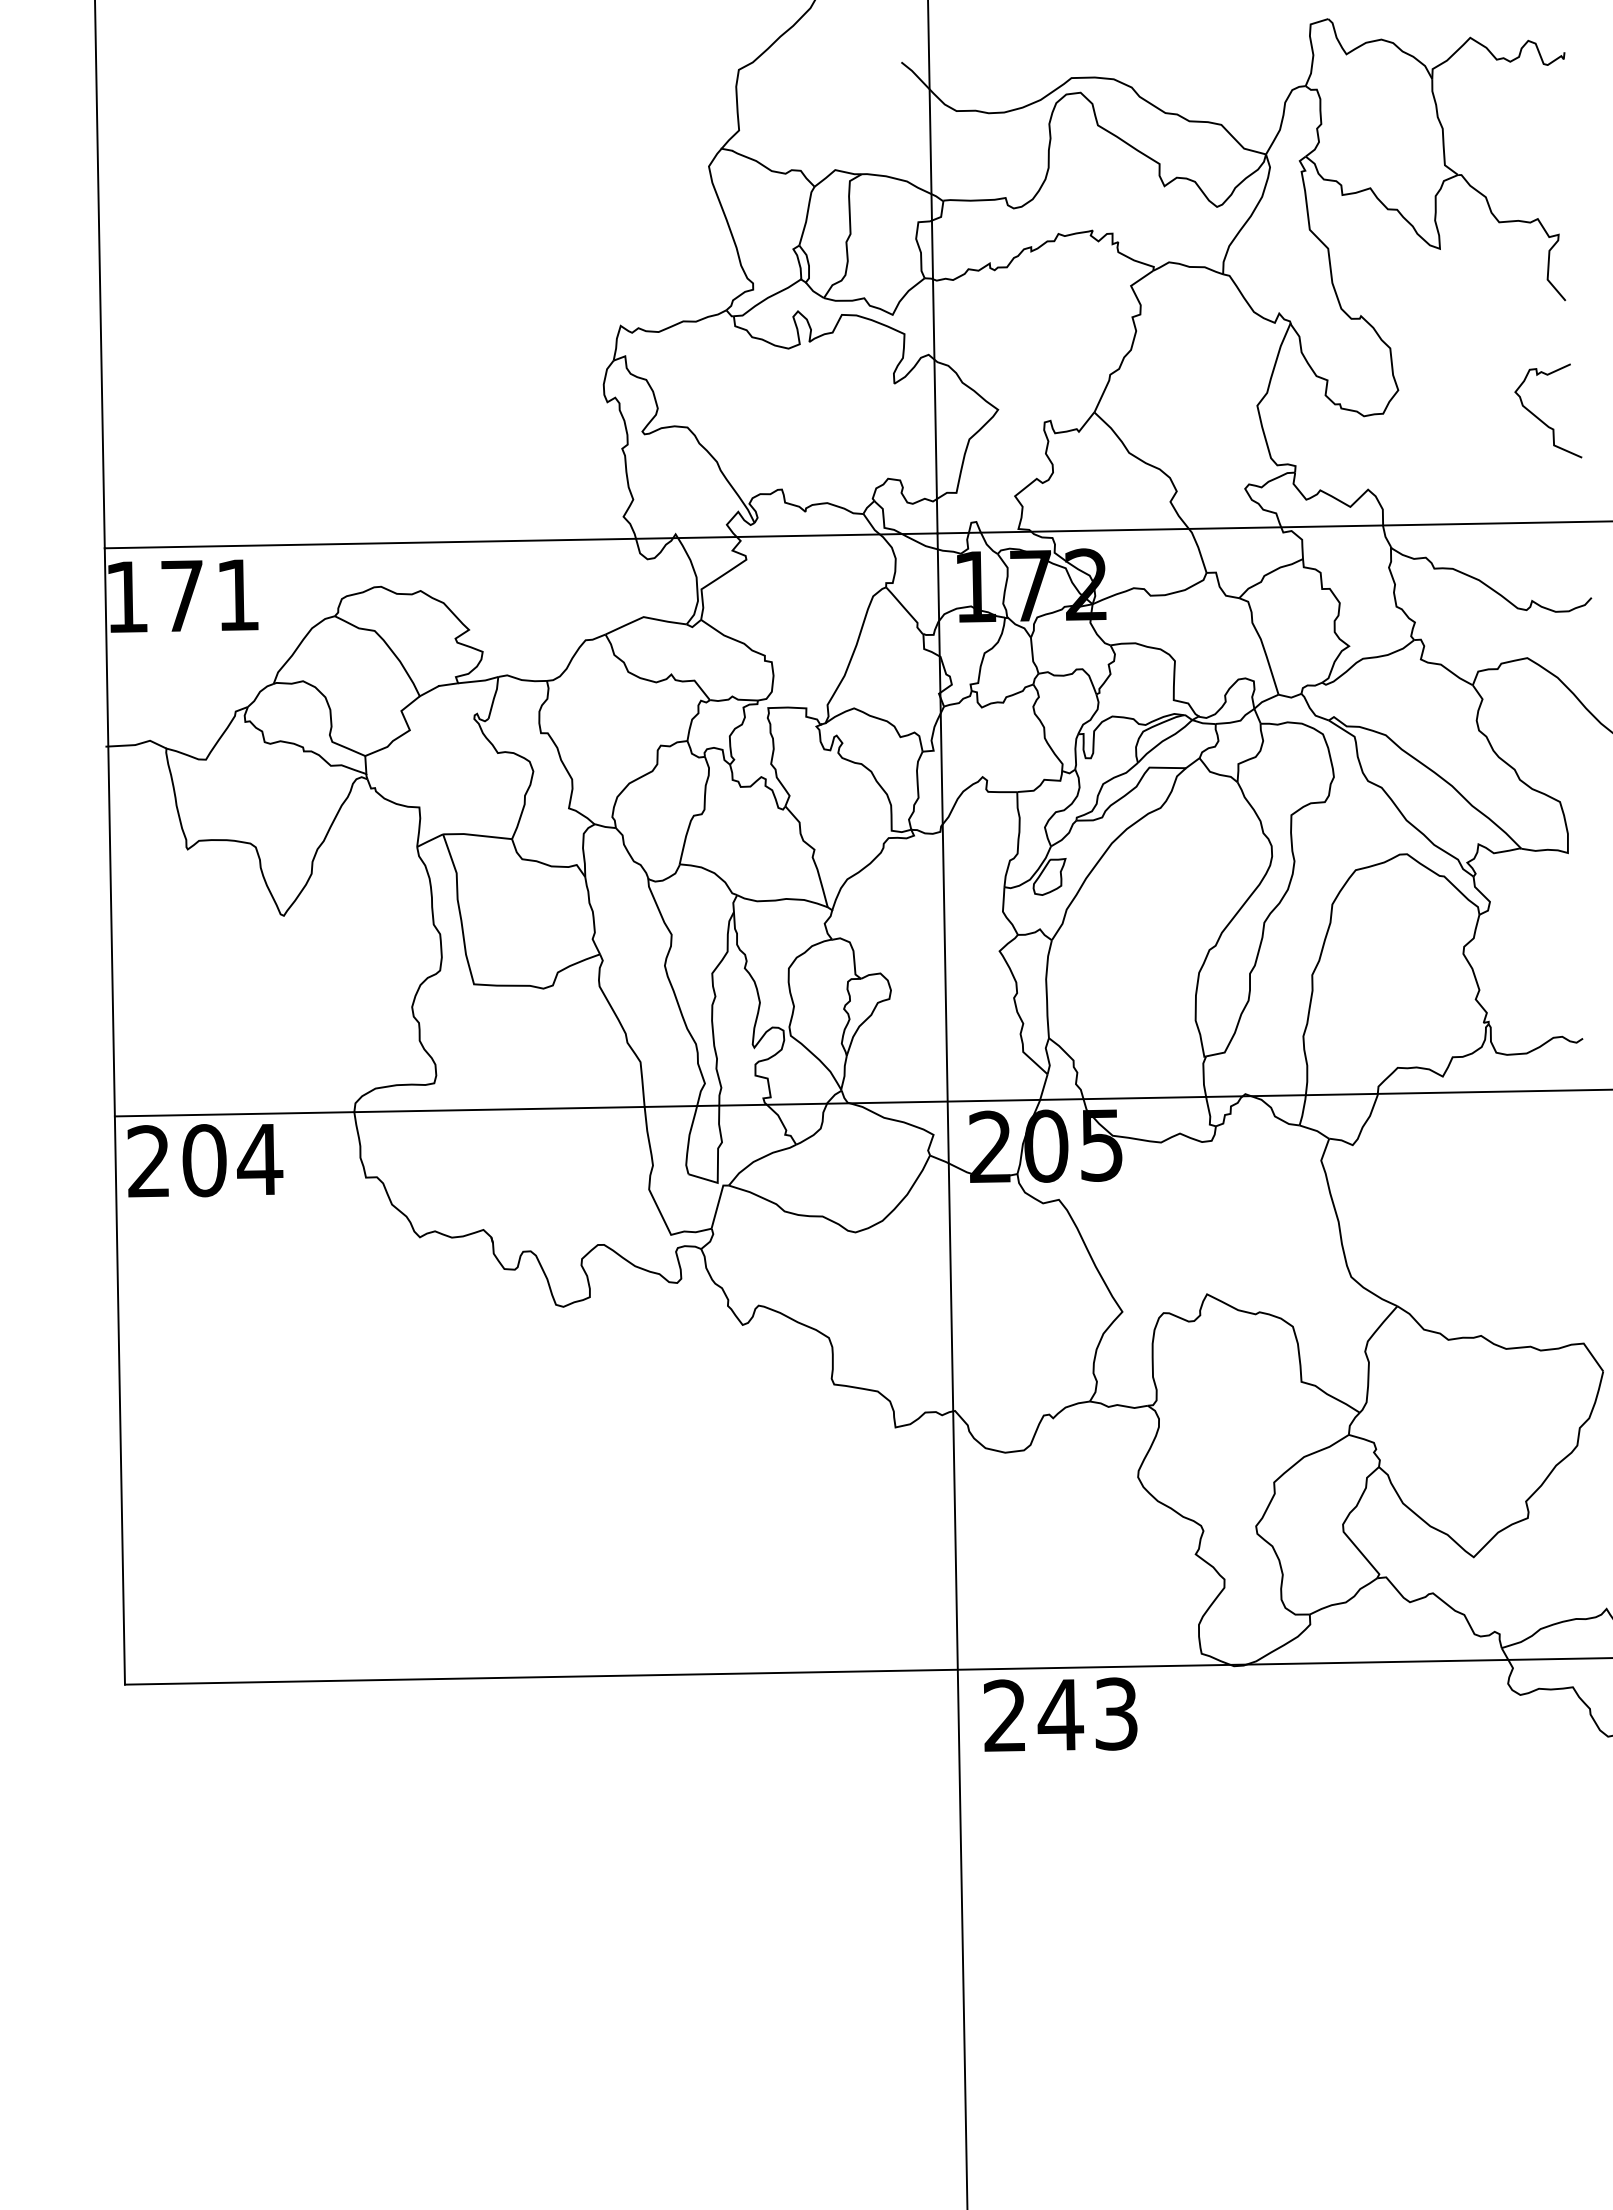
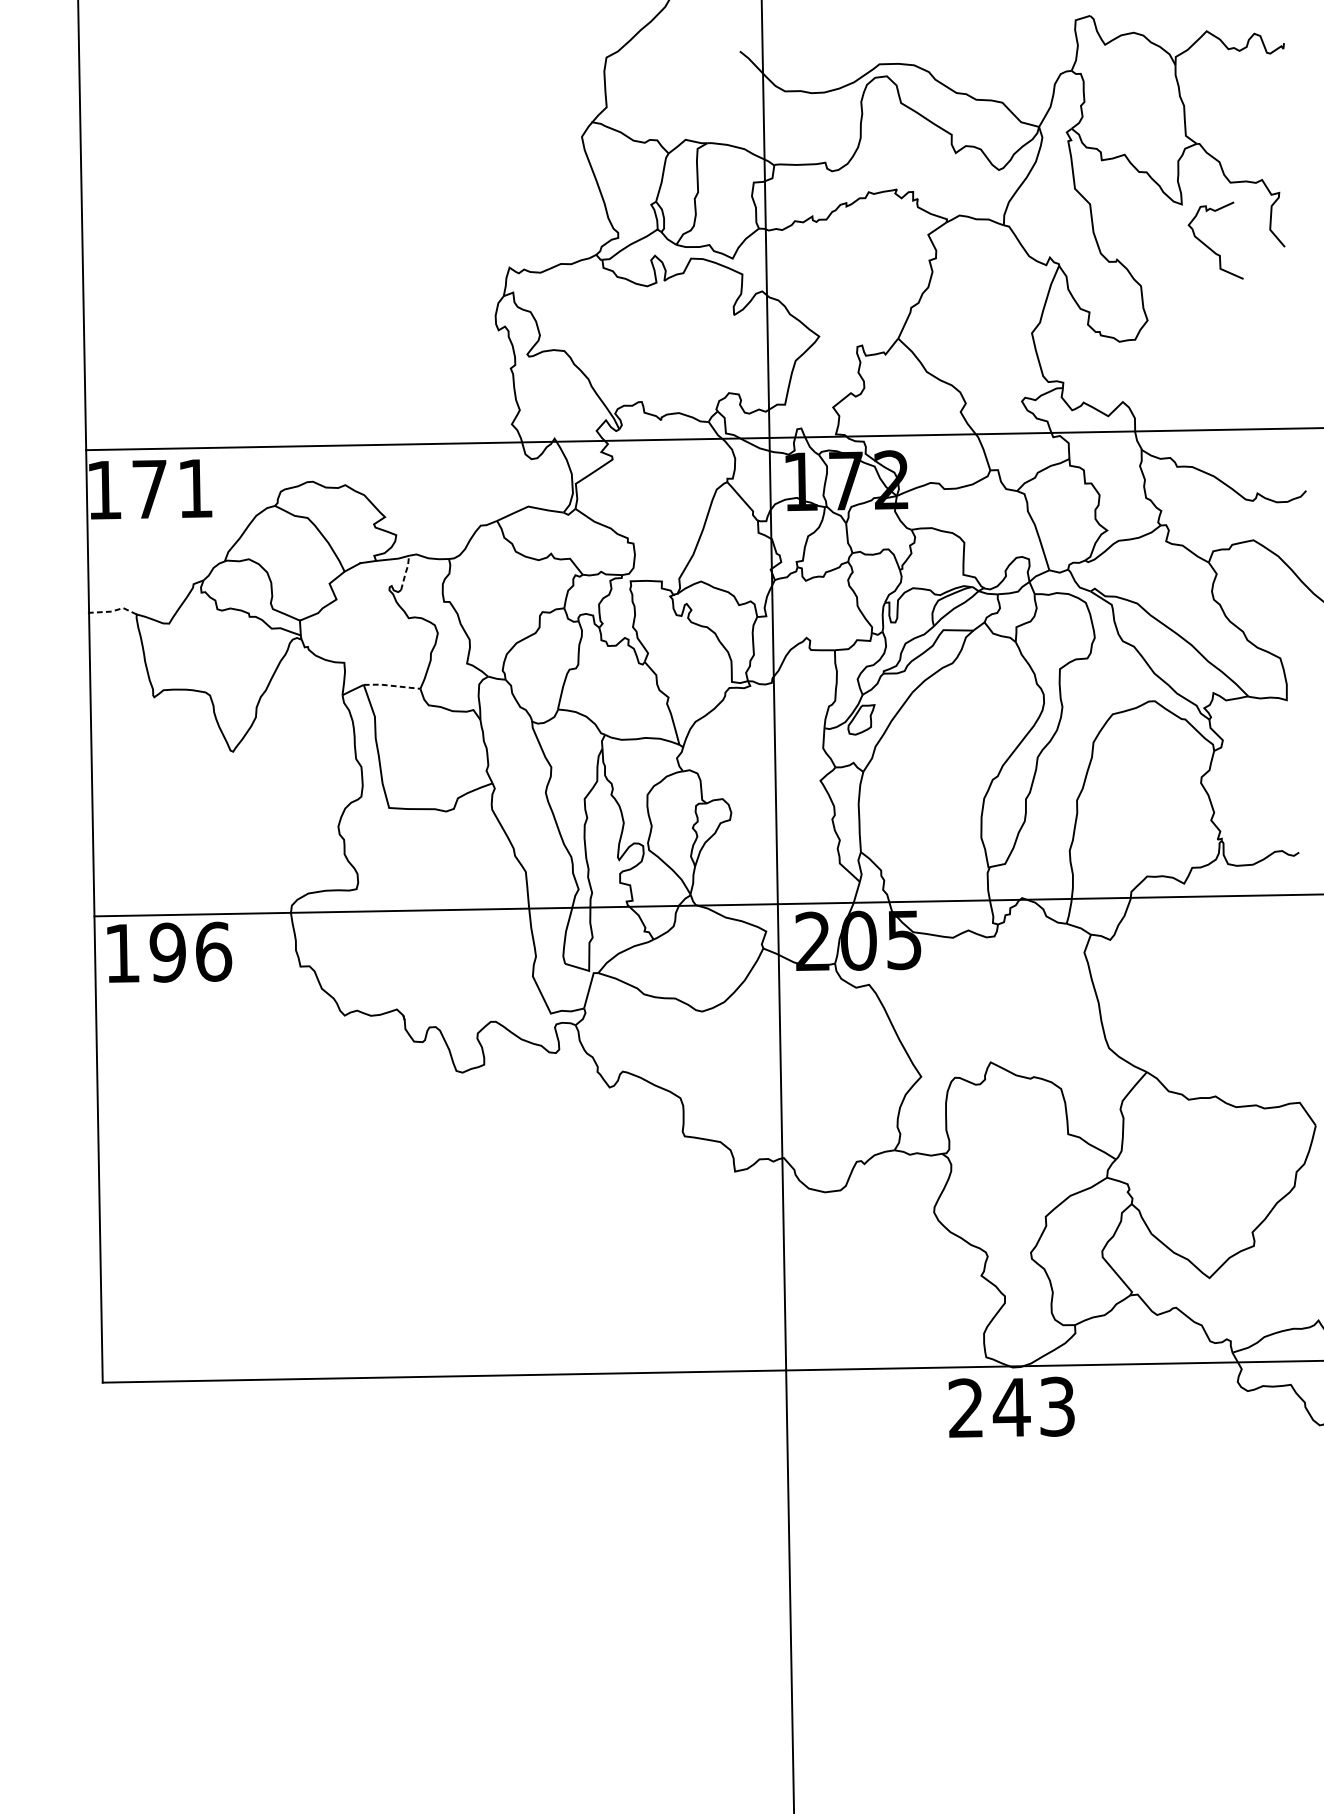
curve: (1541, 419) -> (1210, 247), moved
line: (494, 697) -> (405, 572), solid -> dashed
line: (137, 744) -> (113, 611), solid -> dashed
line: (477, 835) -> (392, 685), solid -> dashed
text: (205, 1160) -> (168, 952), 204 -> 196
text: (1060, 1714) -> (1011, 1407), moved

